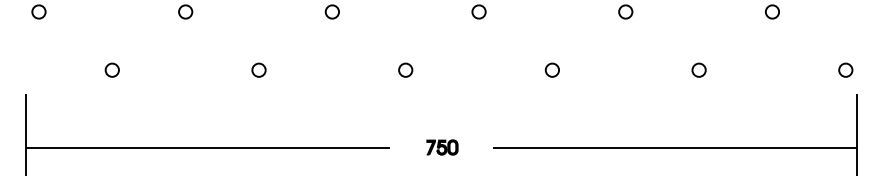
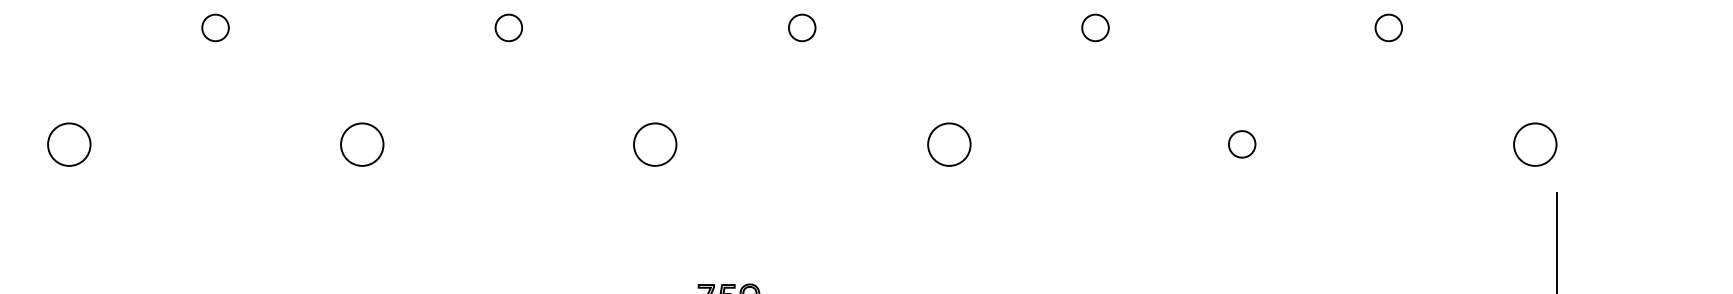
part: (111, 69) -> (67, 142), size x1.6
part: (258, 69) -> (361, 142), size x1.6
part: (405, 69) -> (655, 142), size x1.6
part: (551, 69) -> (947, 142), size x1.6
part: (845, 69) -> (1534, 142), size x1.6

